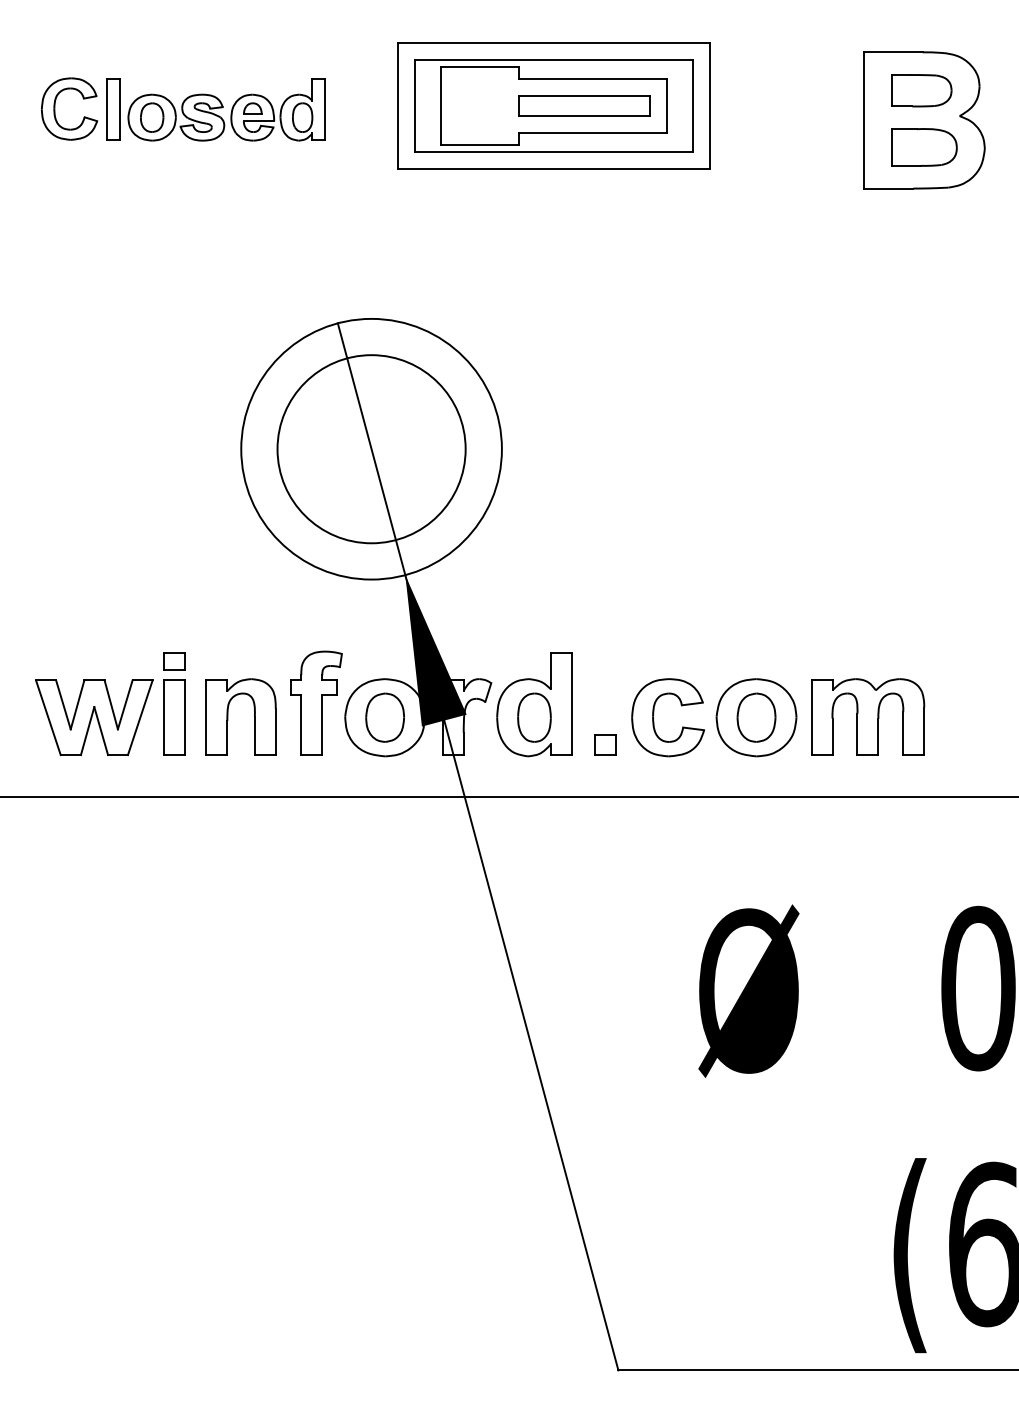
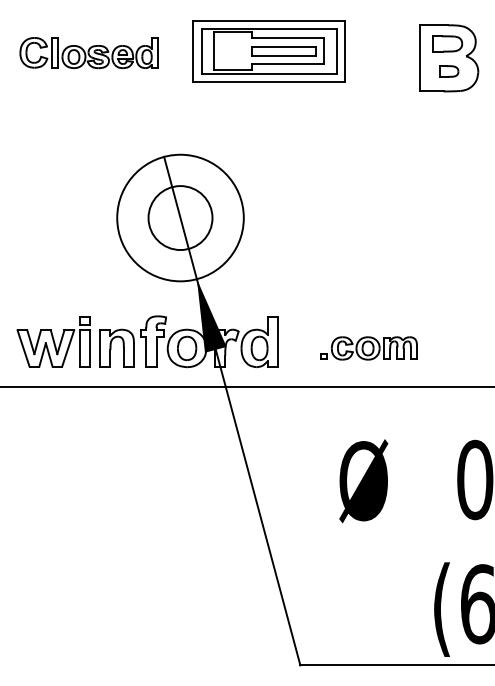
part: (923, 147) -> (448, 71), size x0.6
circle: (371, 448) -> (180, 217), size x0.7
part: (758, 717) -> (368, 348), size x0.6

